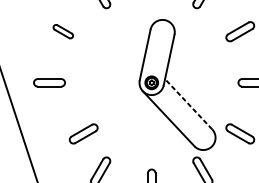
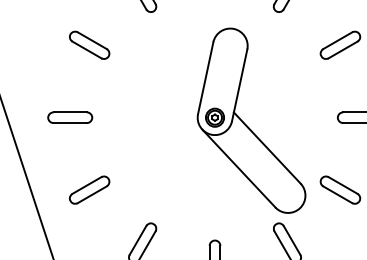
part: (63, 31) -> (89, 44), size x1.43
line: (188, 104) -> (267, 148), dashed -> solid
part: (83, 133) -> (89, 189), moved

